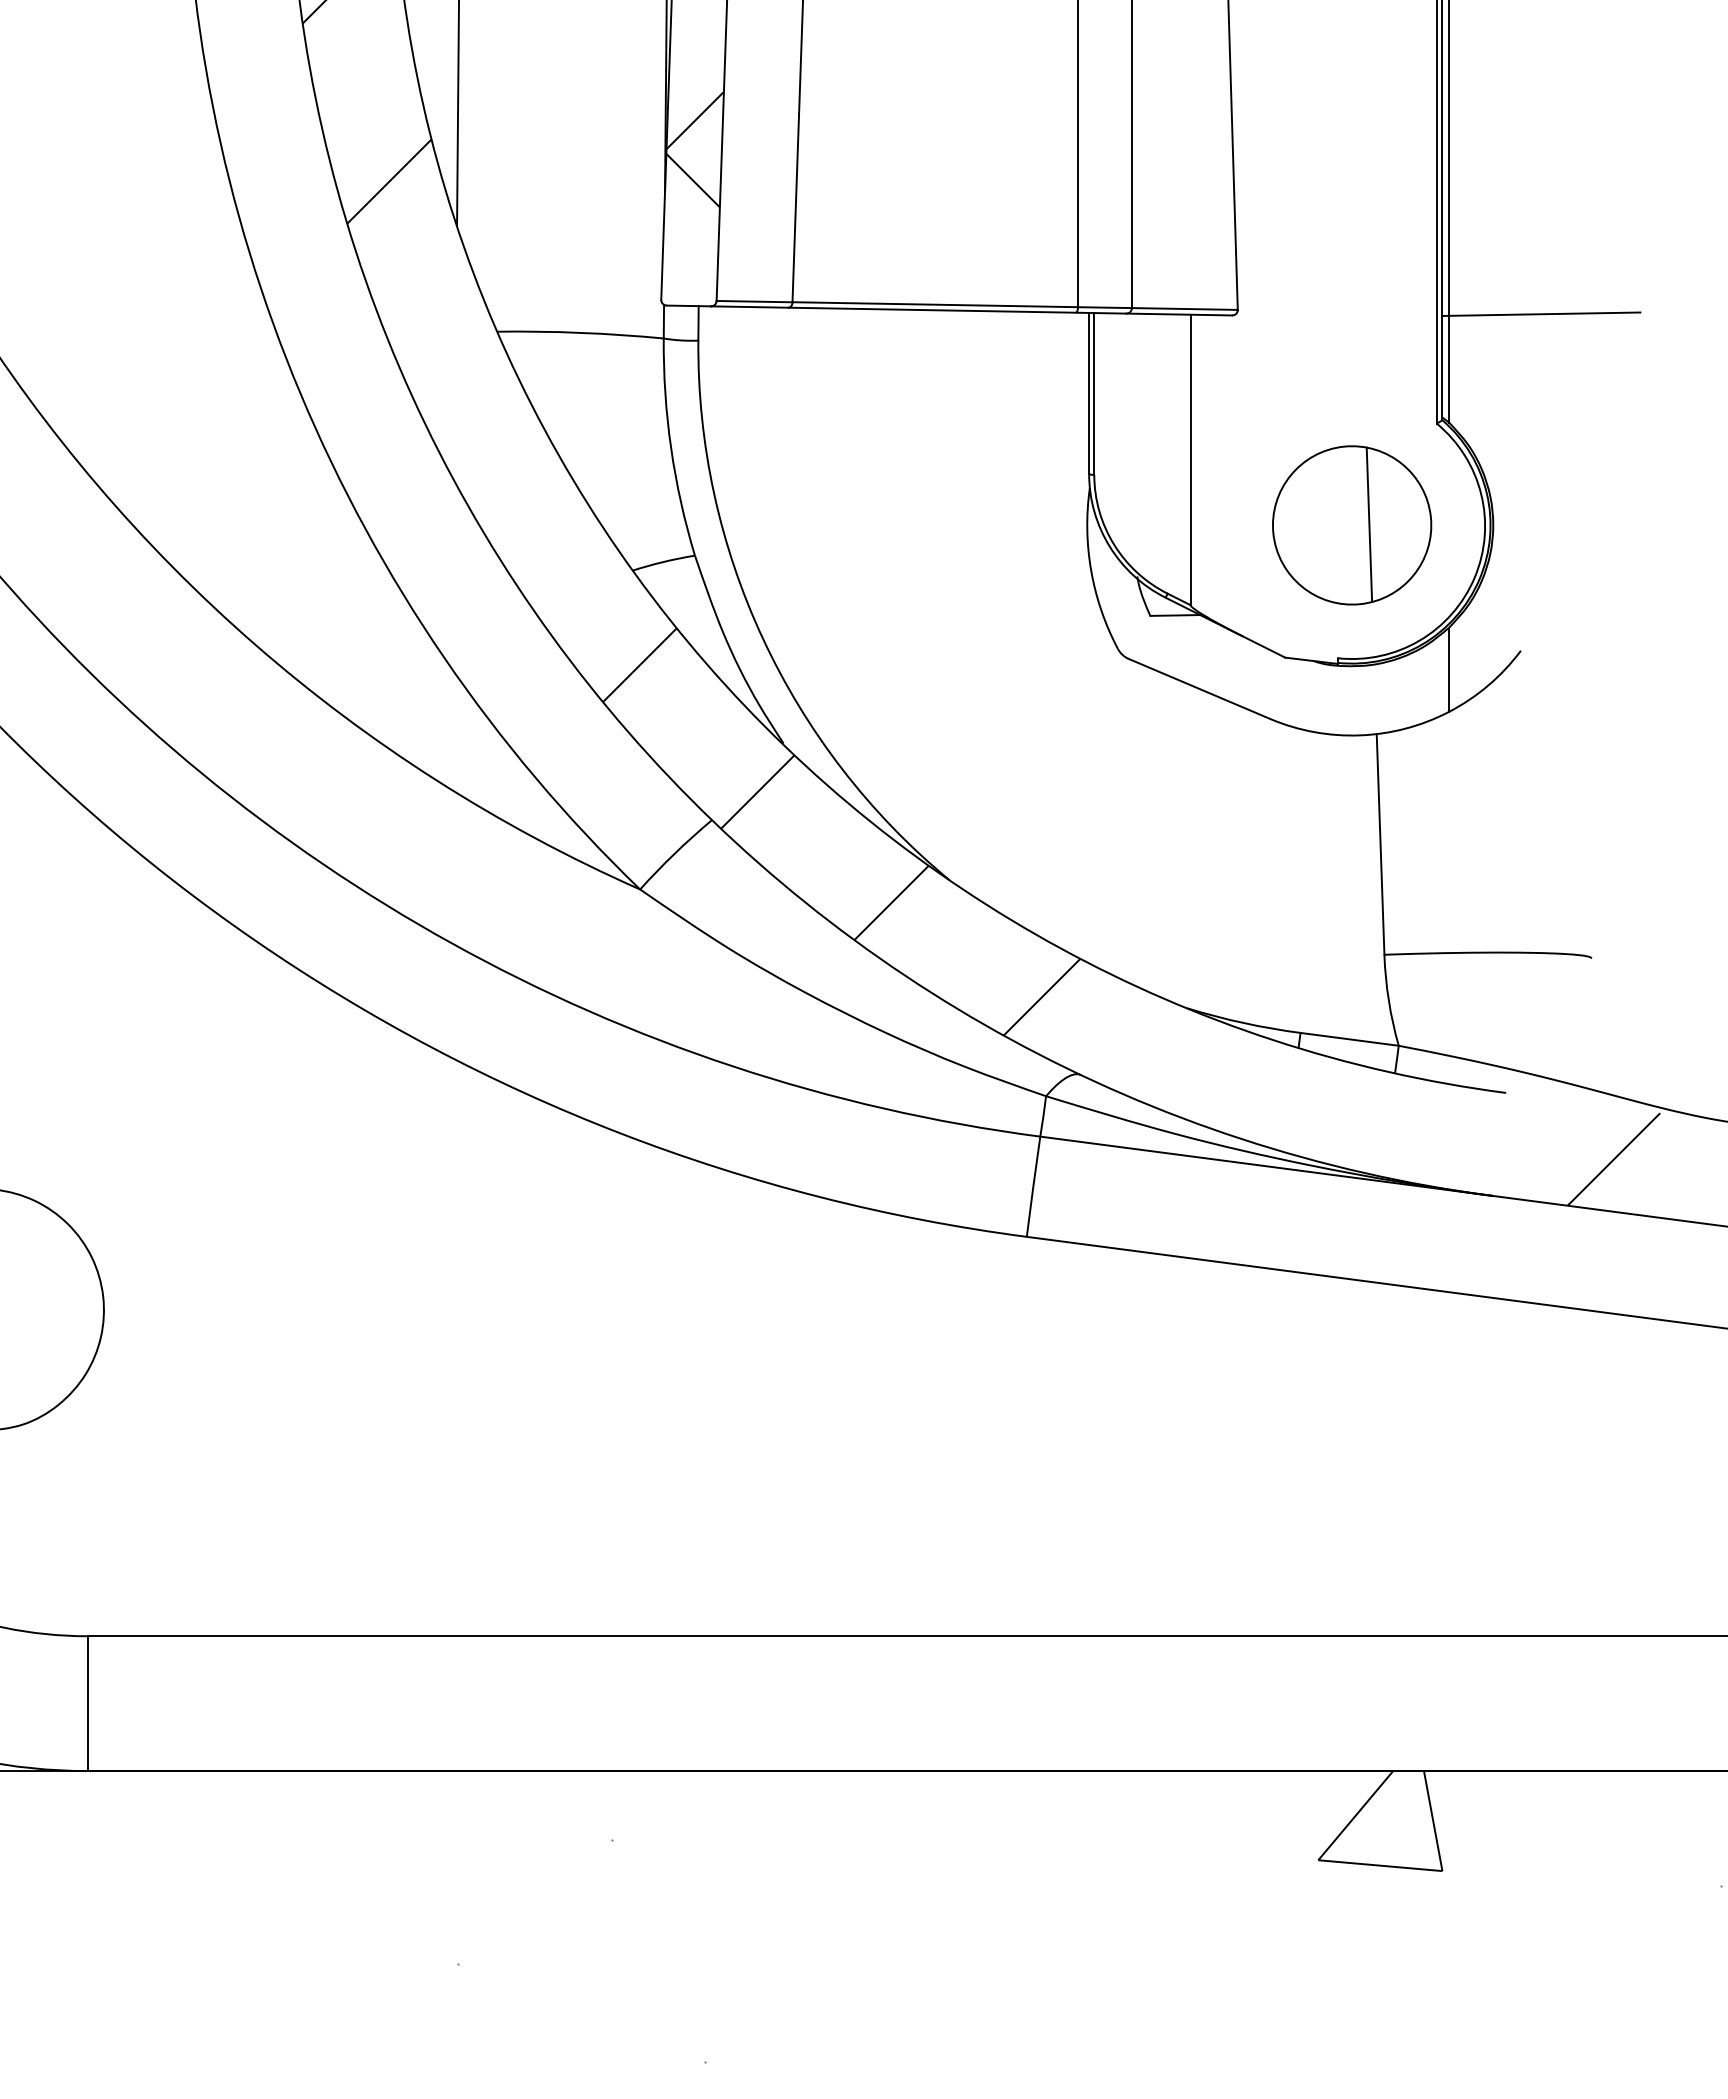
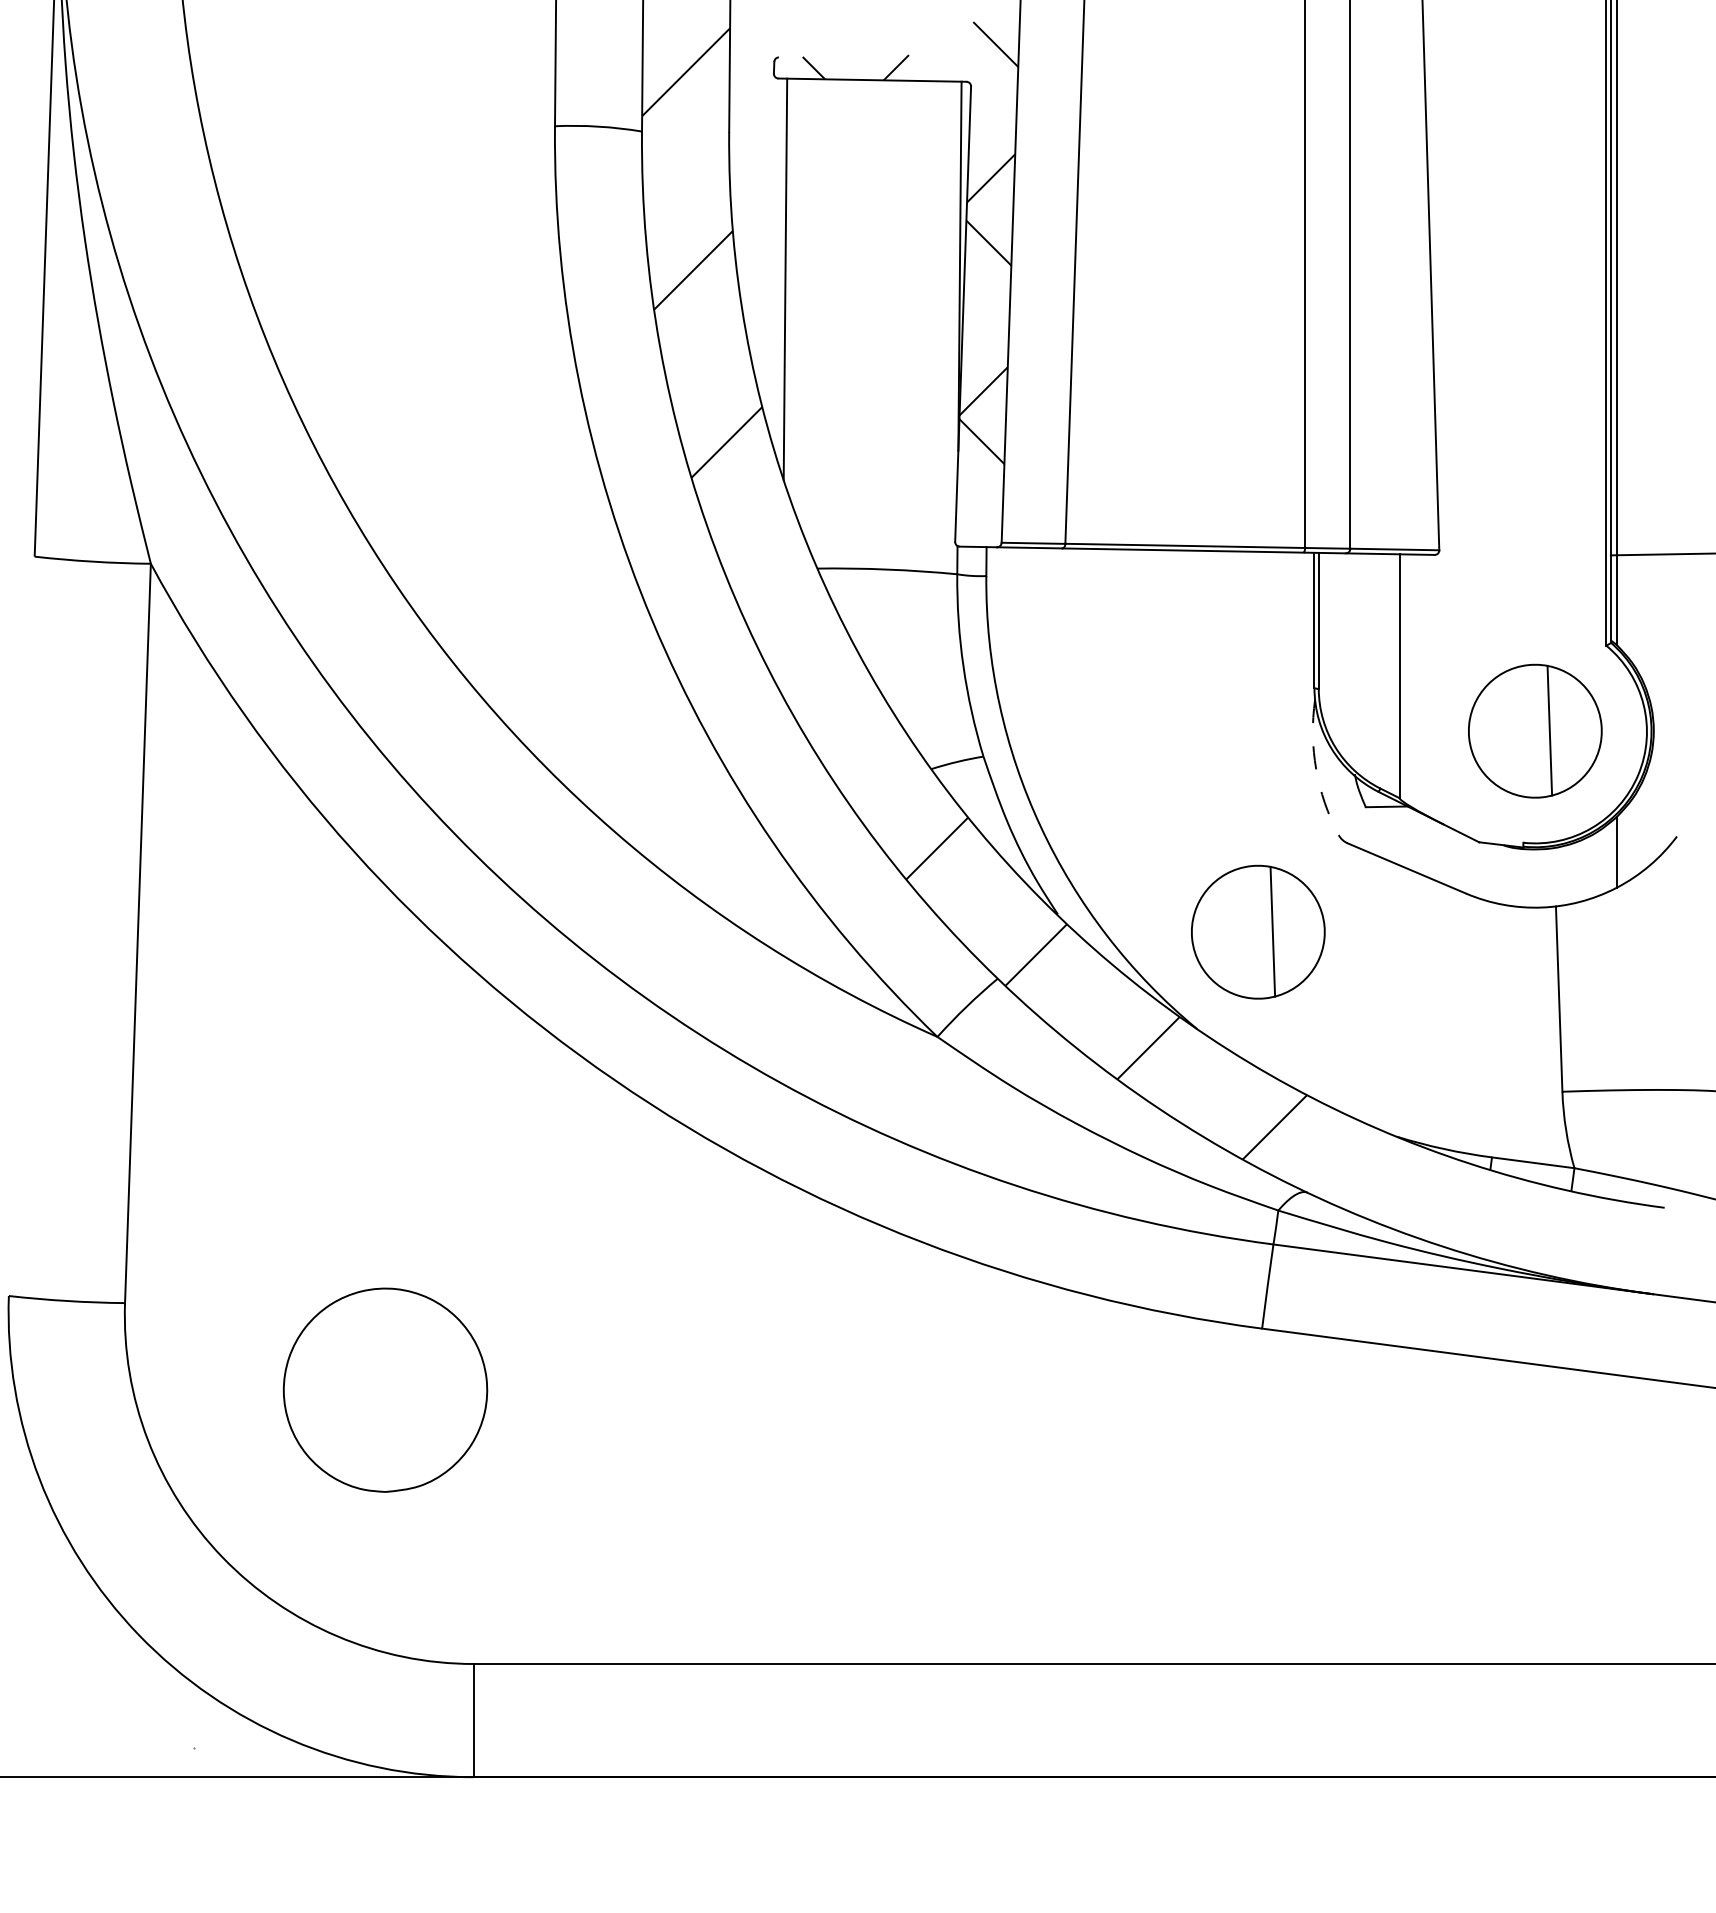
arc: (1091, 570) -> (1316, 769), solid -> dashed
part: (1022, 763) -> (1258, 931), added
hatch: (1027, 1820) -> (1262, 1818), removed

